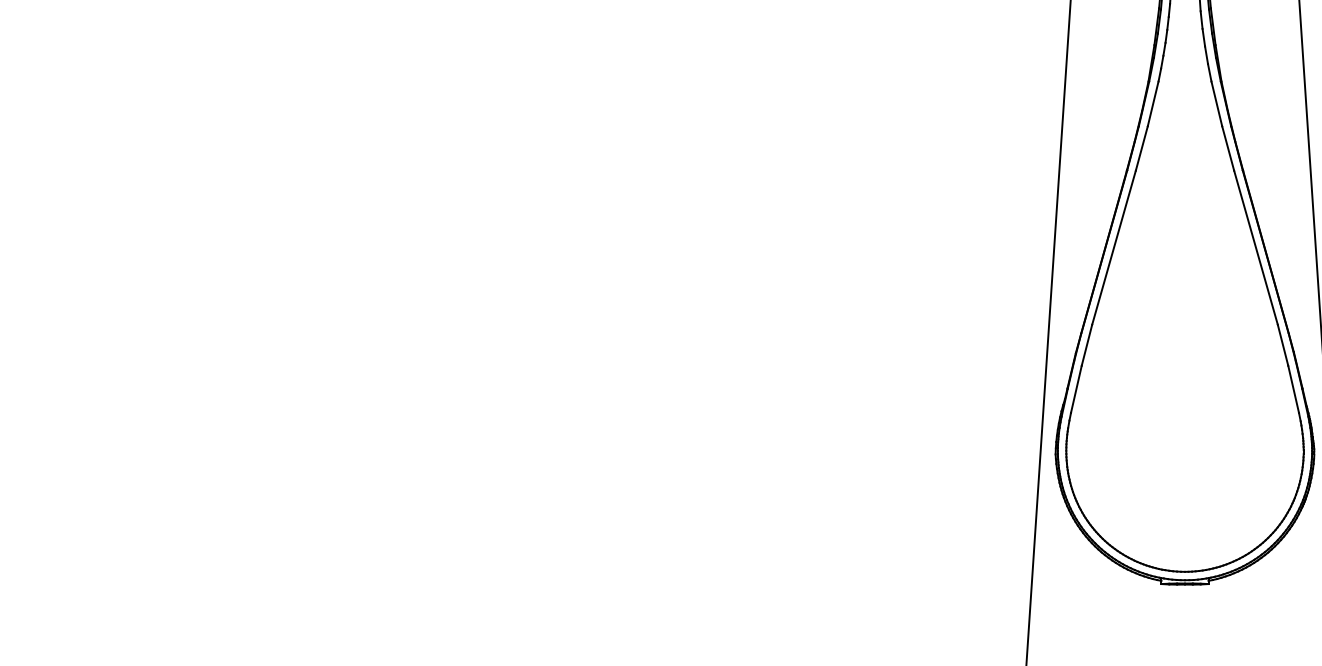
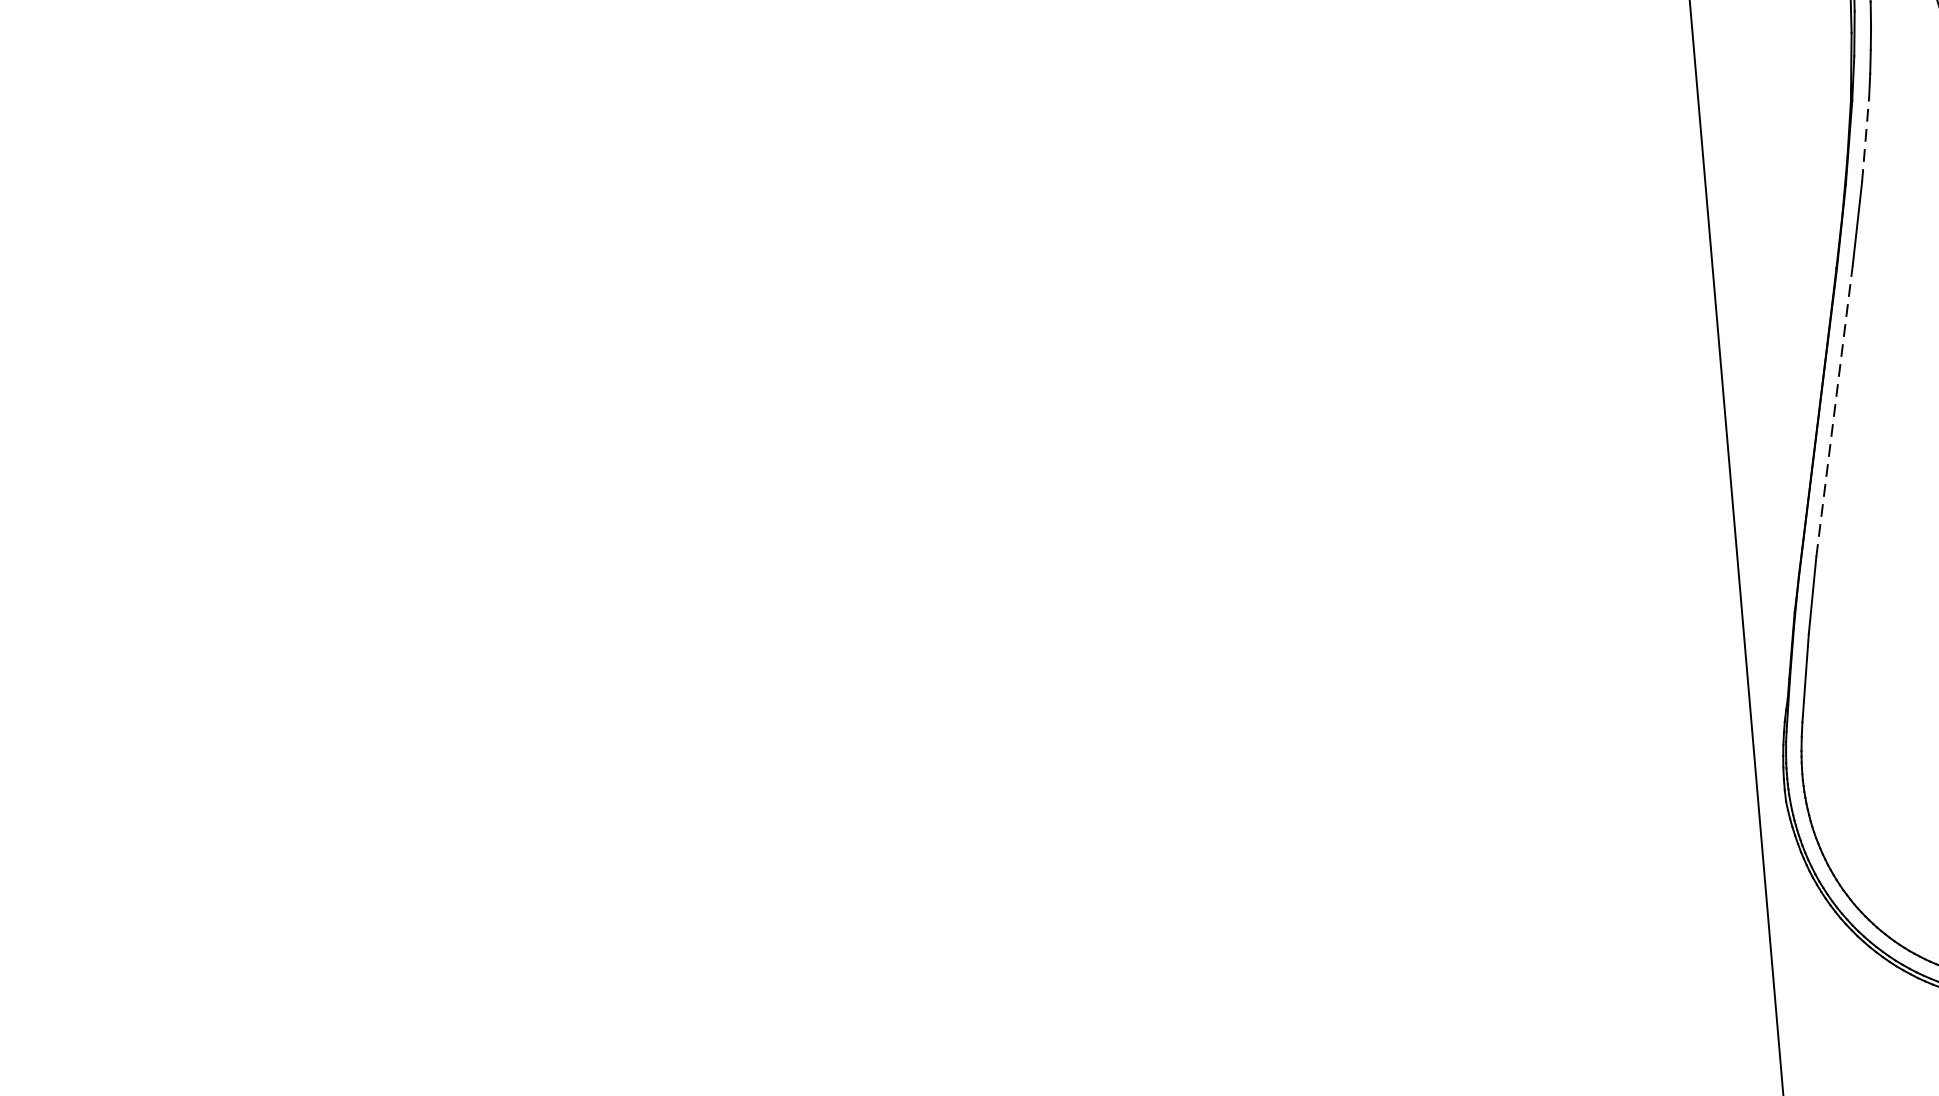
line: (1153, 103) -> (1866, 139), solid -> dashed
line: (1114, 247) -> (1835, 410), solid -> dashed

